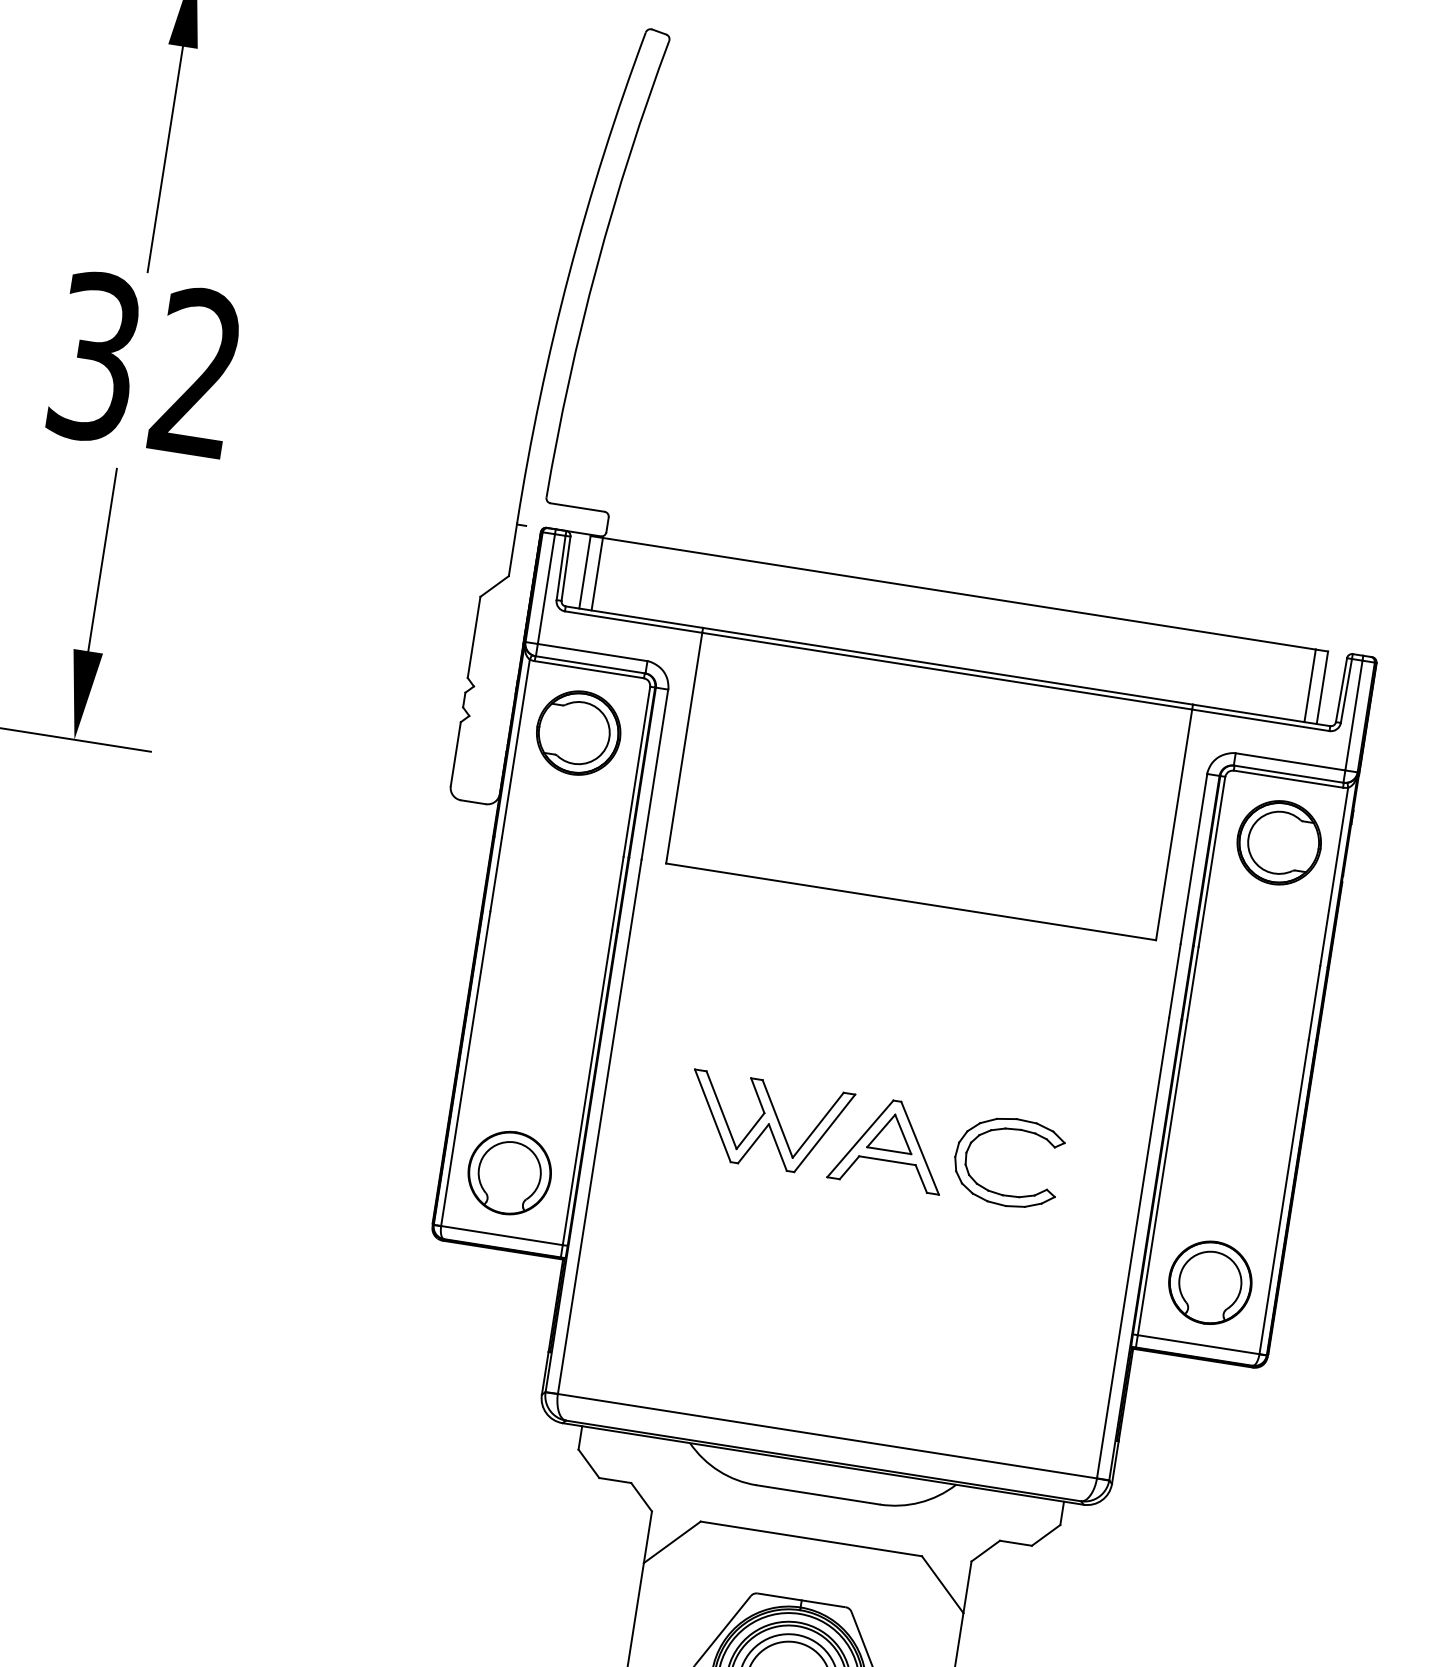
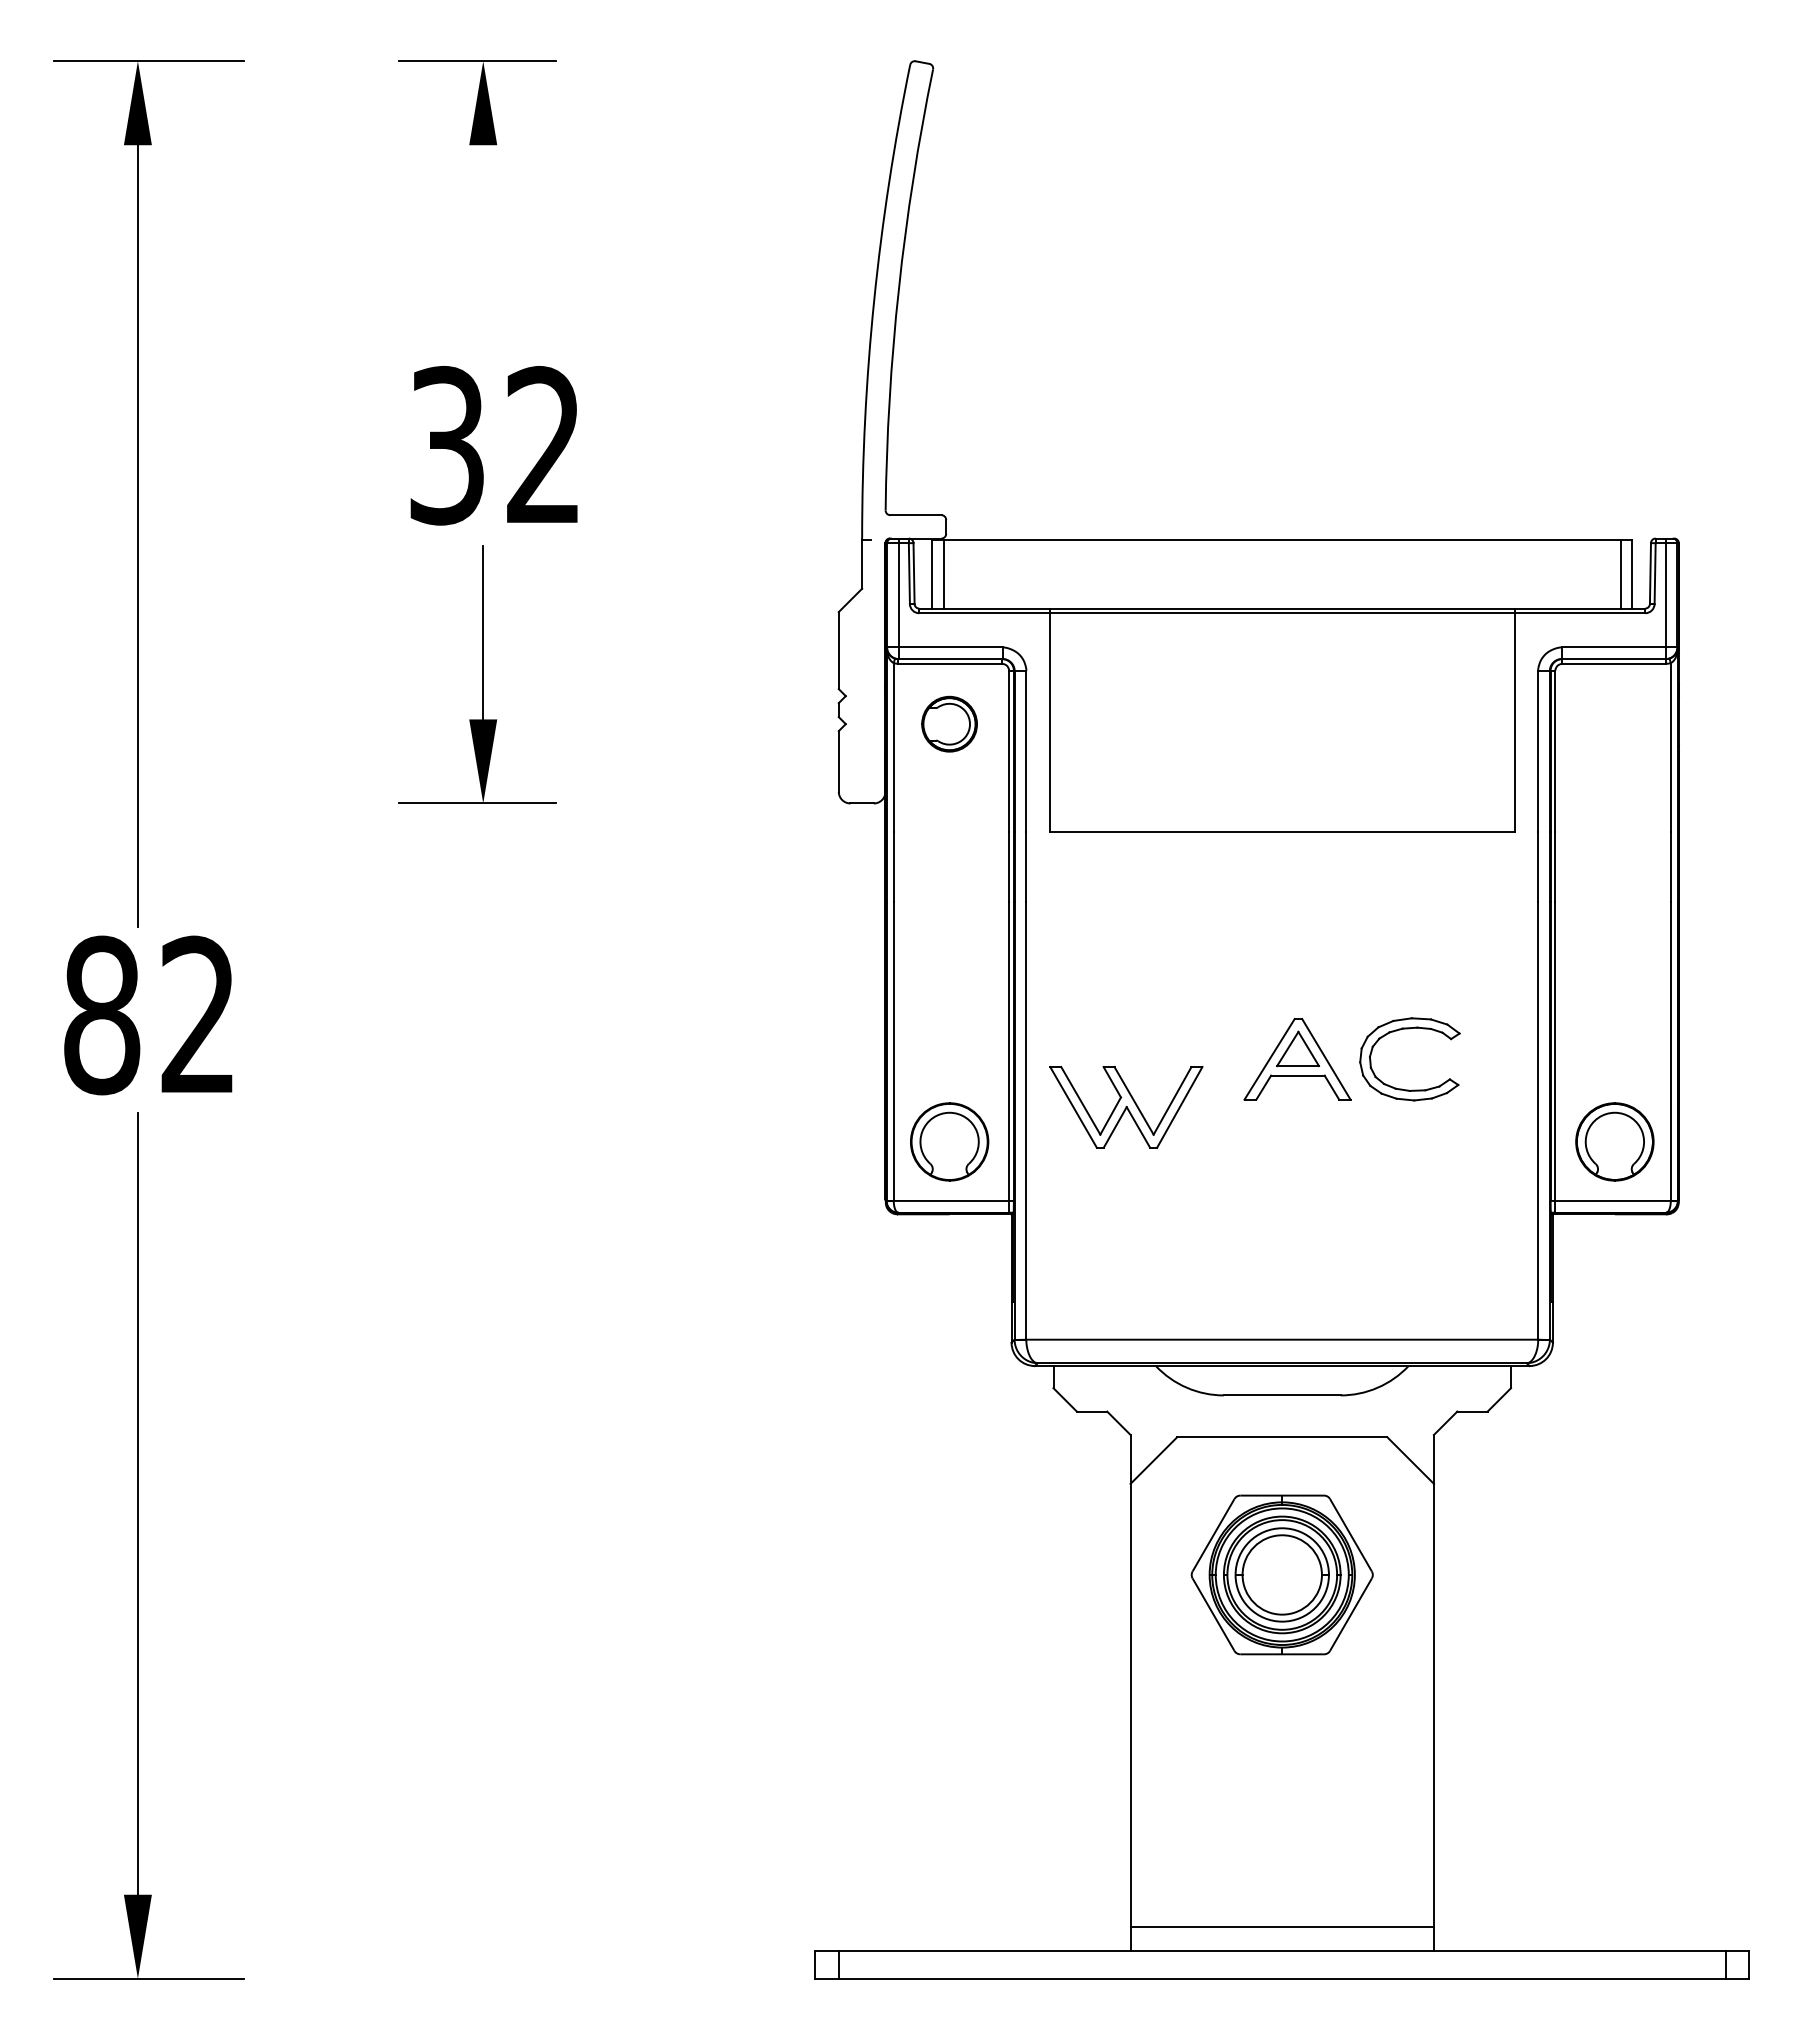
line: (165, 159) -> (483, 252), removed
part: (578, 733) -> (949, 724), size x0.7
part: (1278, 843) -> (1614, 724), removed
part: (768, 1124) -> (1126, 1107), moved

